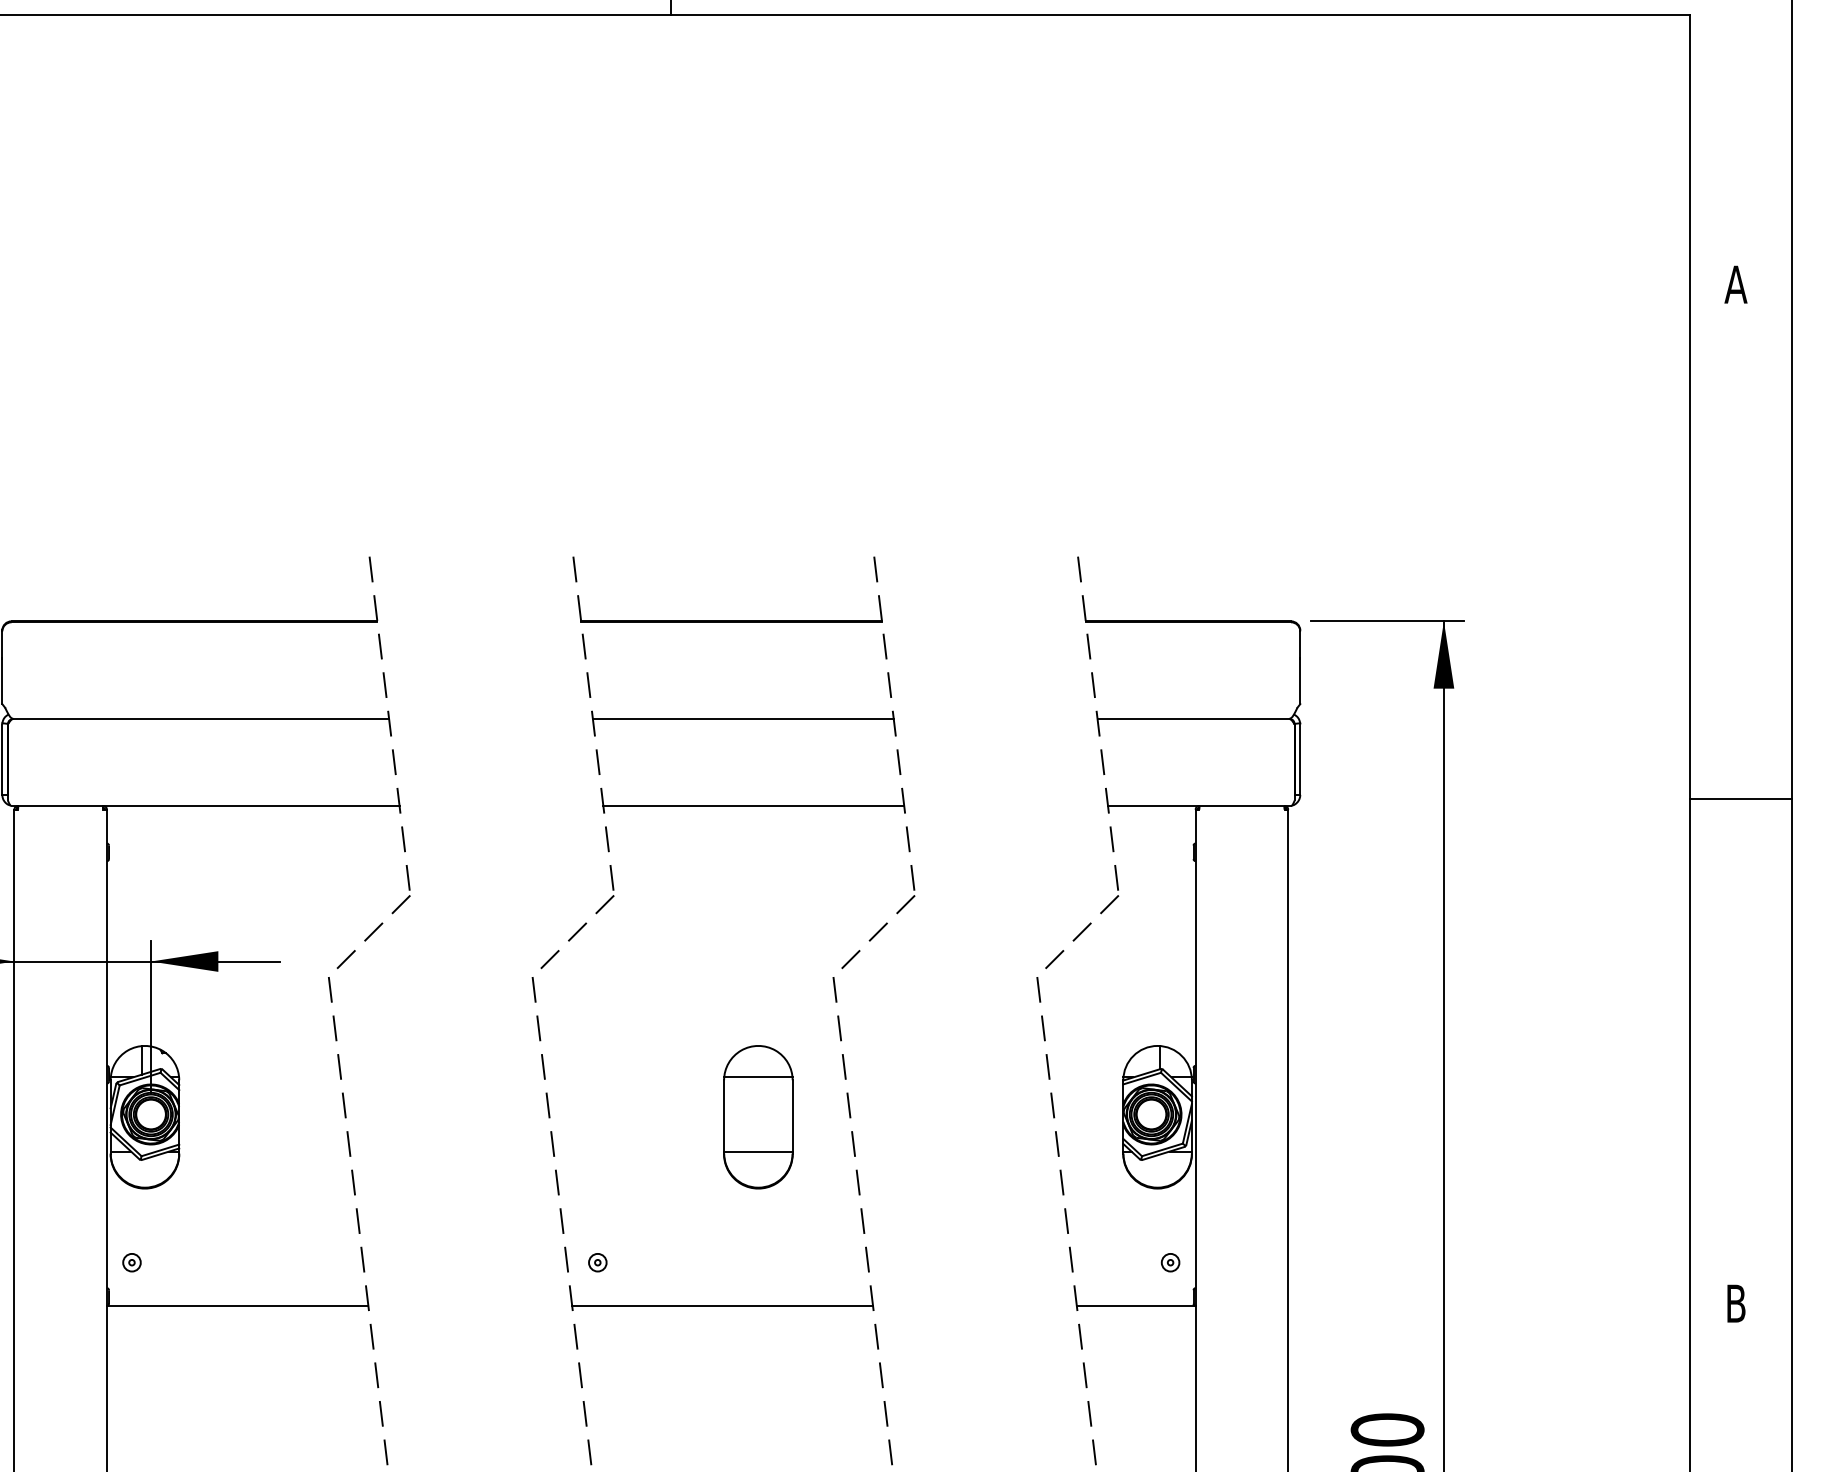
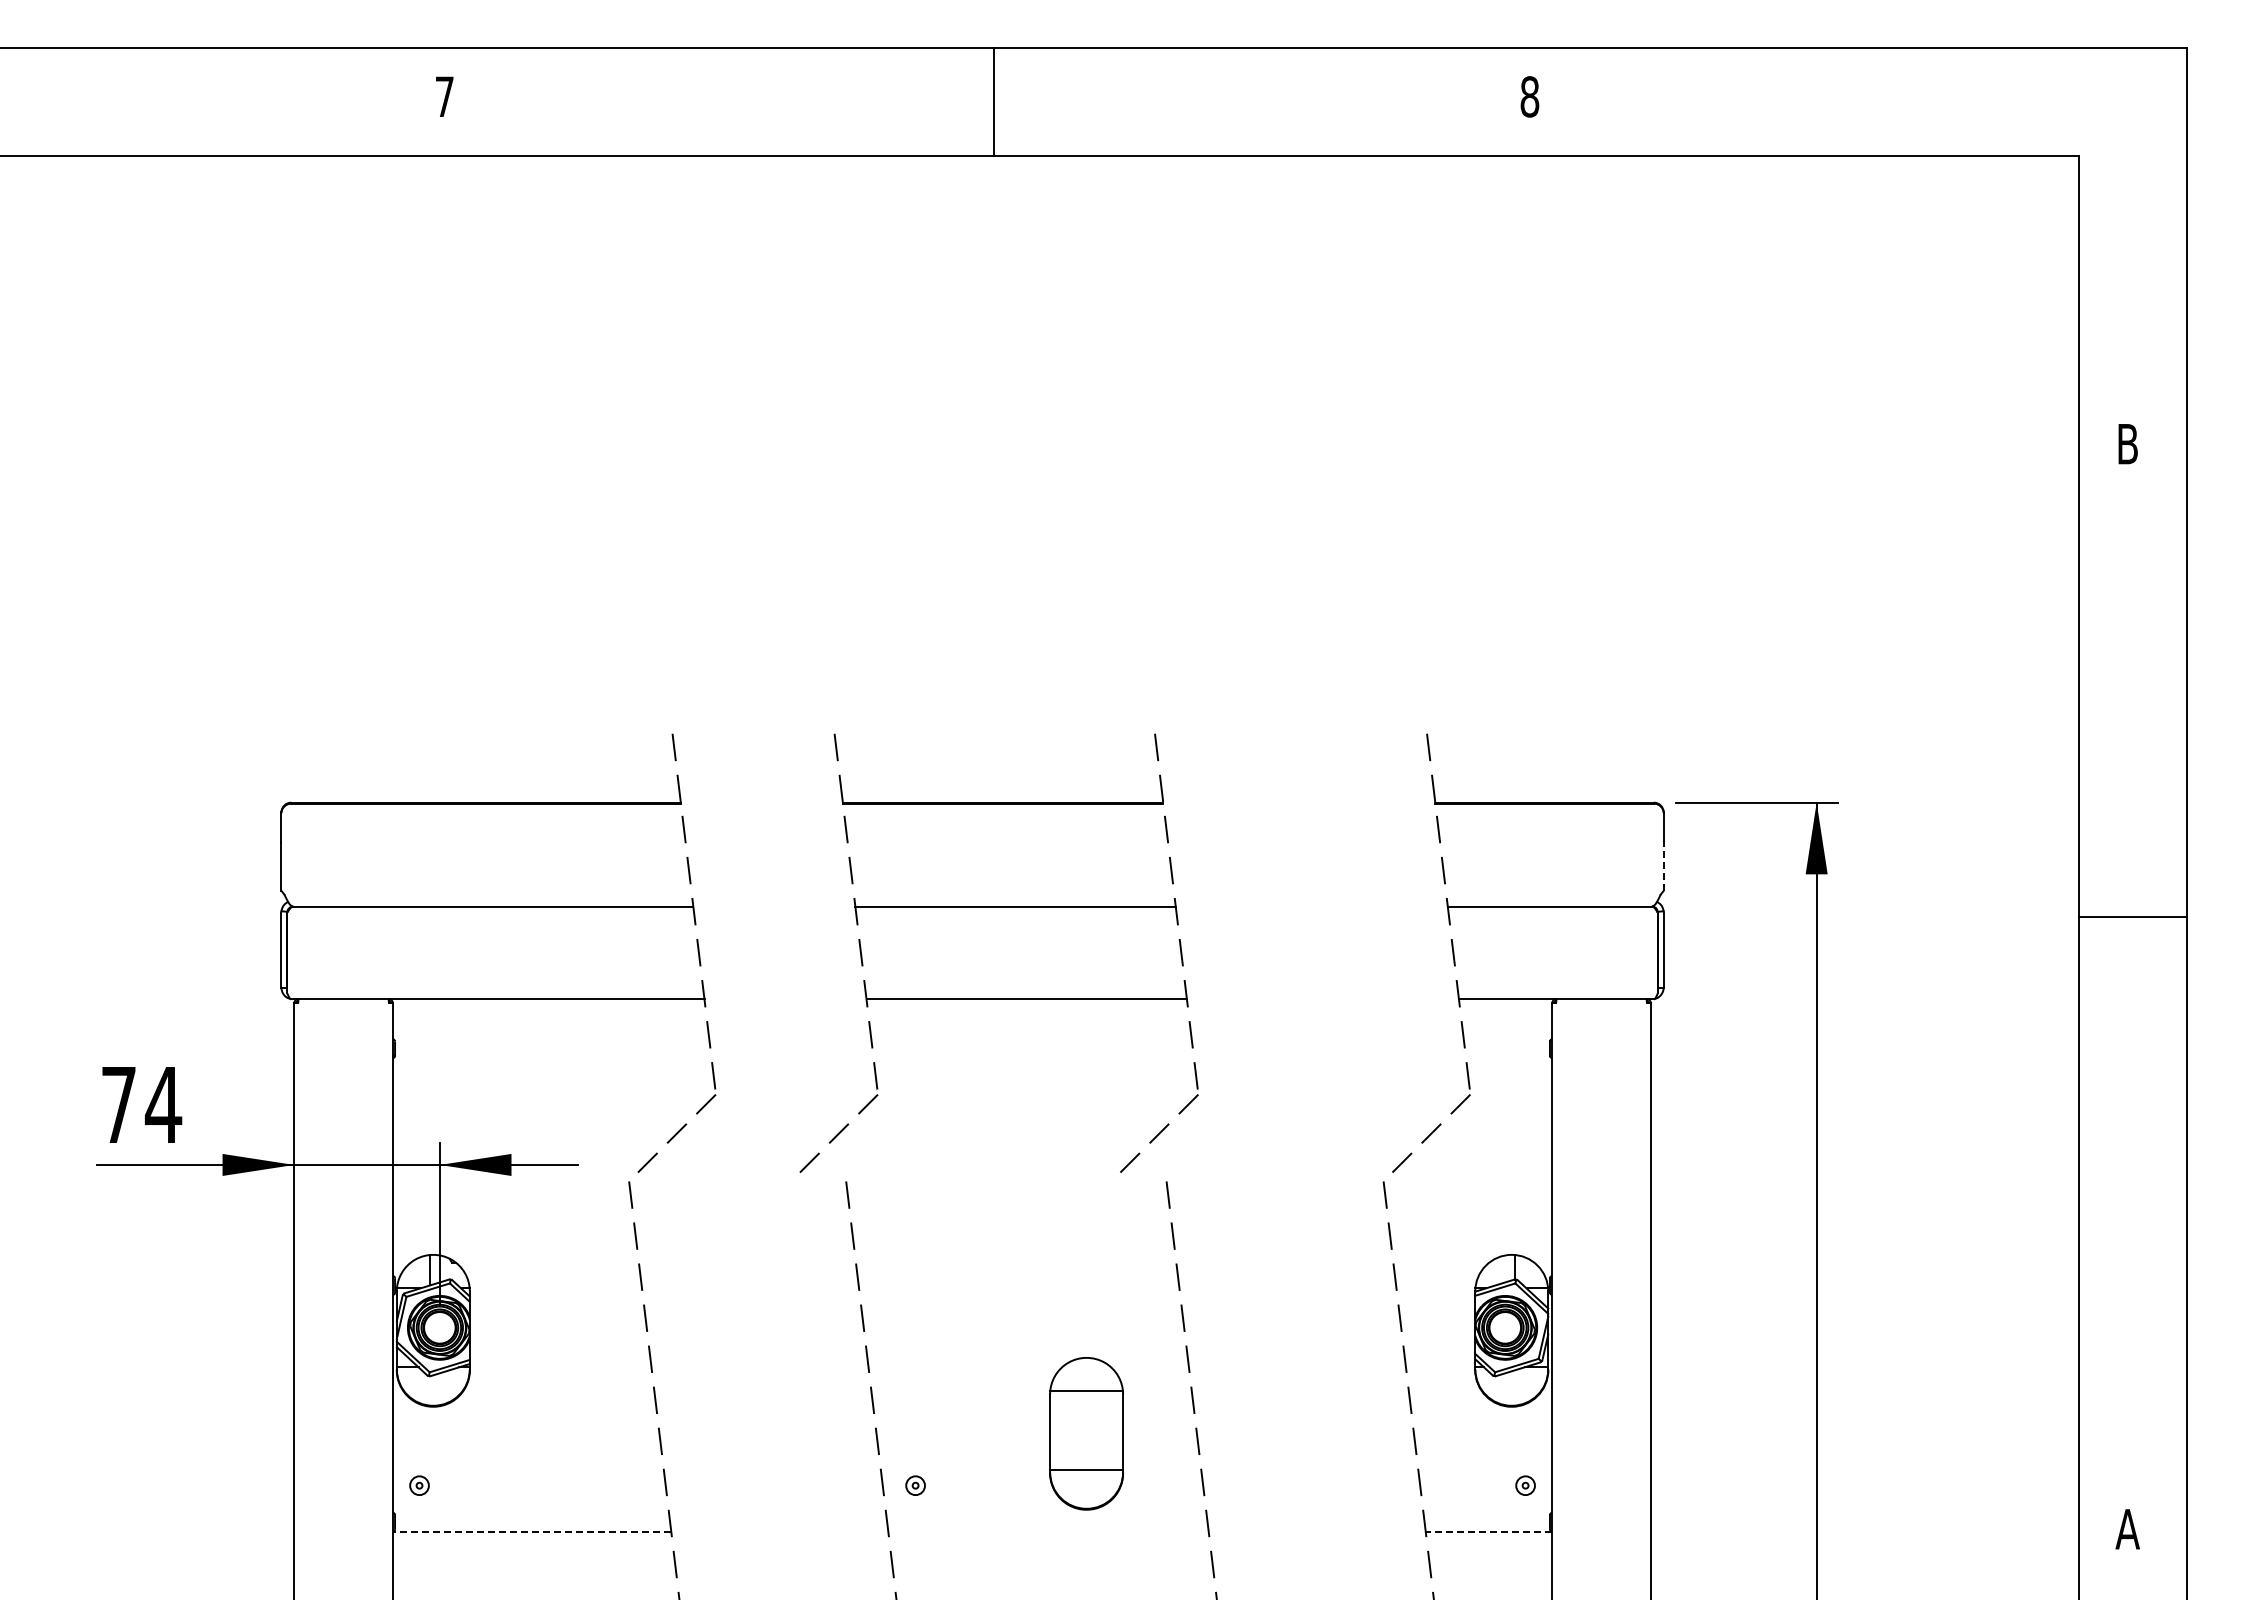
text: (1735, 285) -> (2127, 444), A -> B
line: (1300, 681) -> (1663, 866), solid -> dashed
part: (727, 719) -> (998, 907), moved
line: (1740, 799) -> (2132, 917), moved
part: (758, 1116) -> (1086, 1433), moved
text: (1735, 1303) -> (2127, 1529), B -> A
line: (237, 1306) -> (531, 1532), solid -> dashed
line: (722, 1306) -> (1048, 1532), removed
line: (1135, 1306) -> (1488, 1532), solid -> dashed

